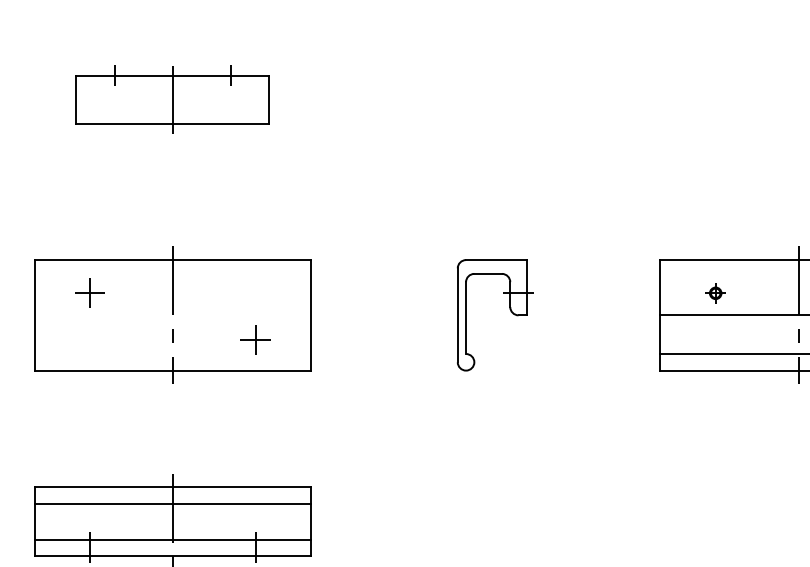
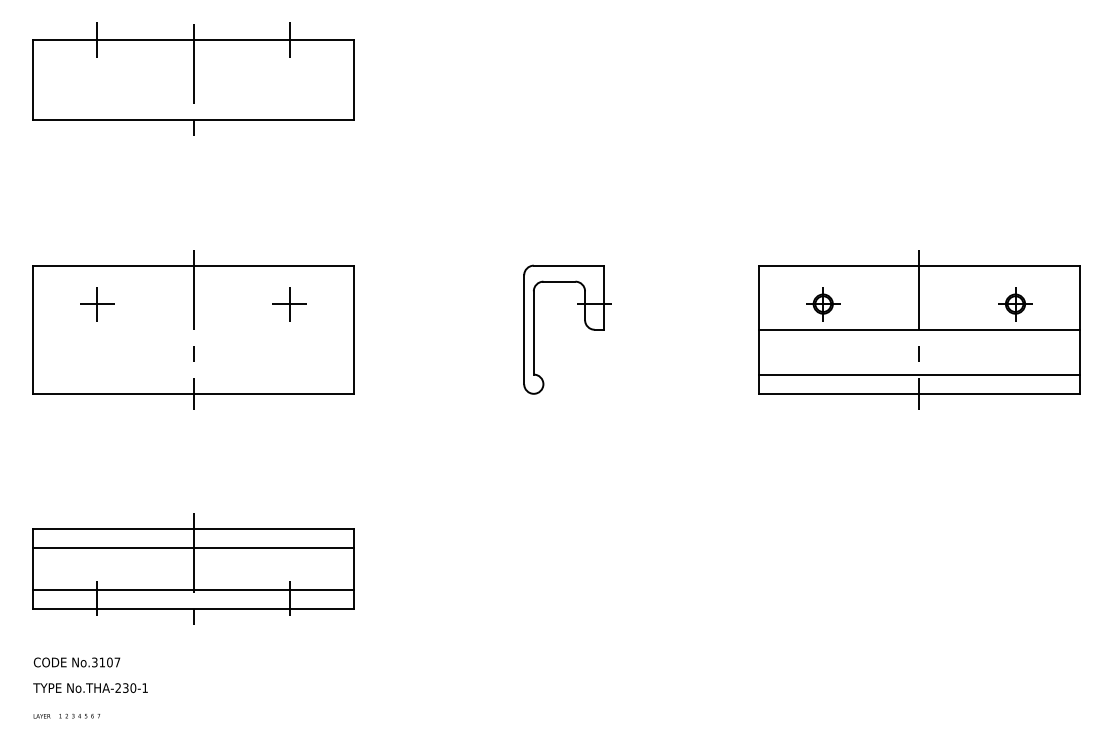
part: (172, 98) -> (193, 78), size x1.43
part: (715, 293) -> (823, 304), size x1.43
part: (255, 340) -> (289, 304), moved

